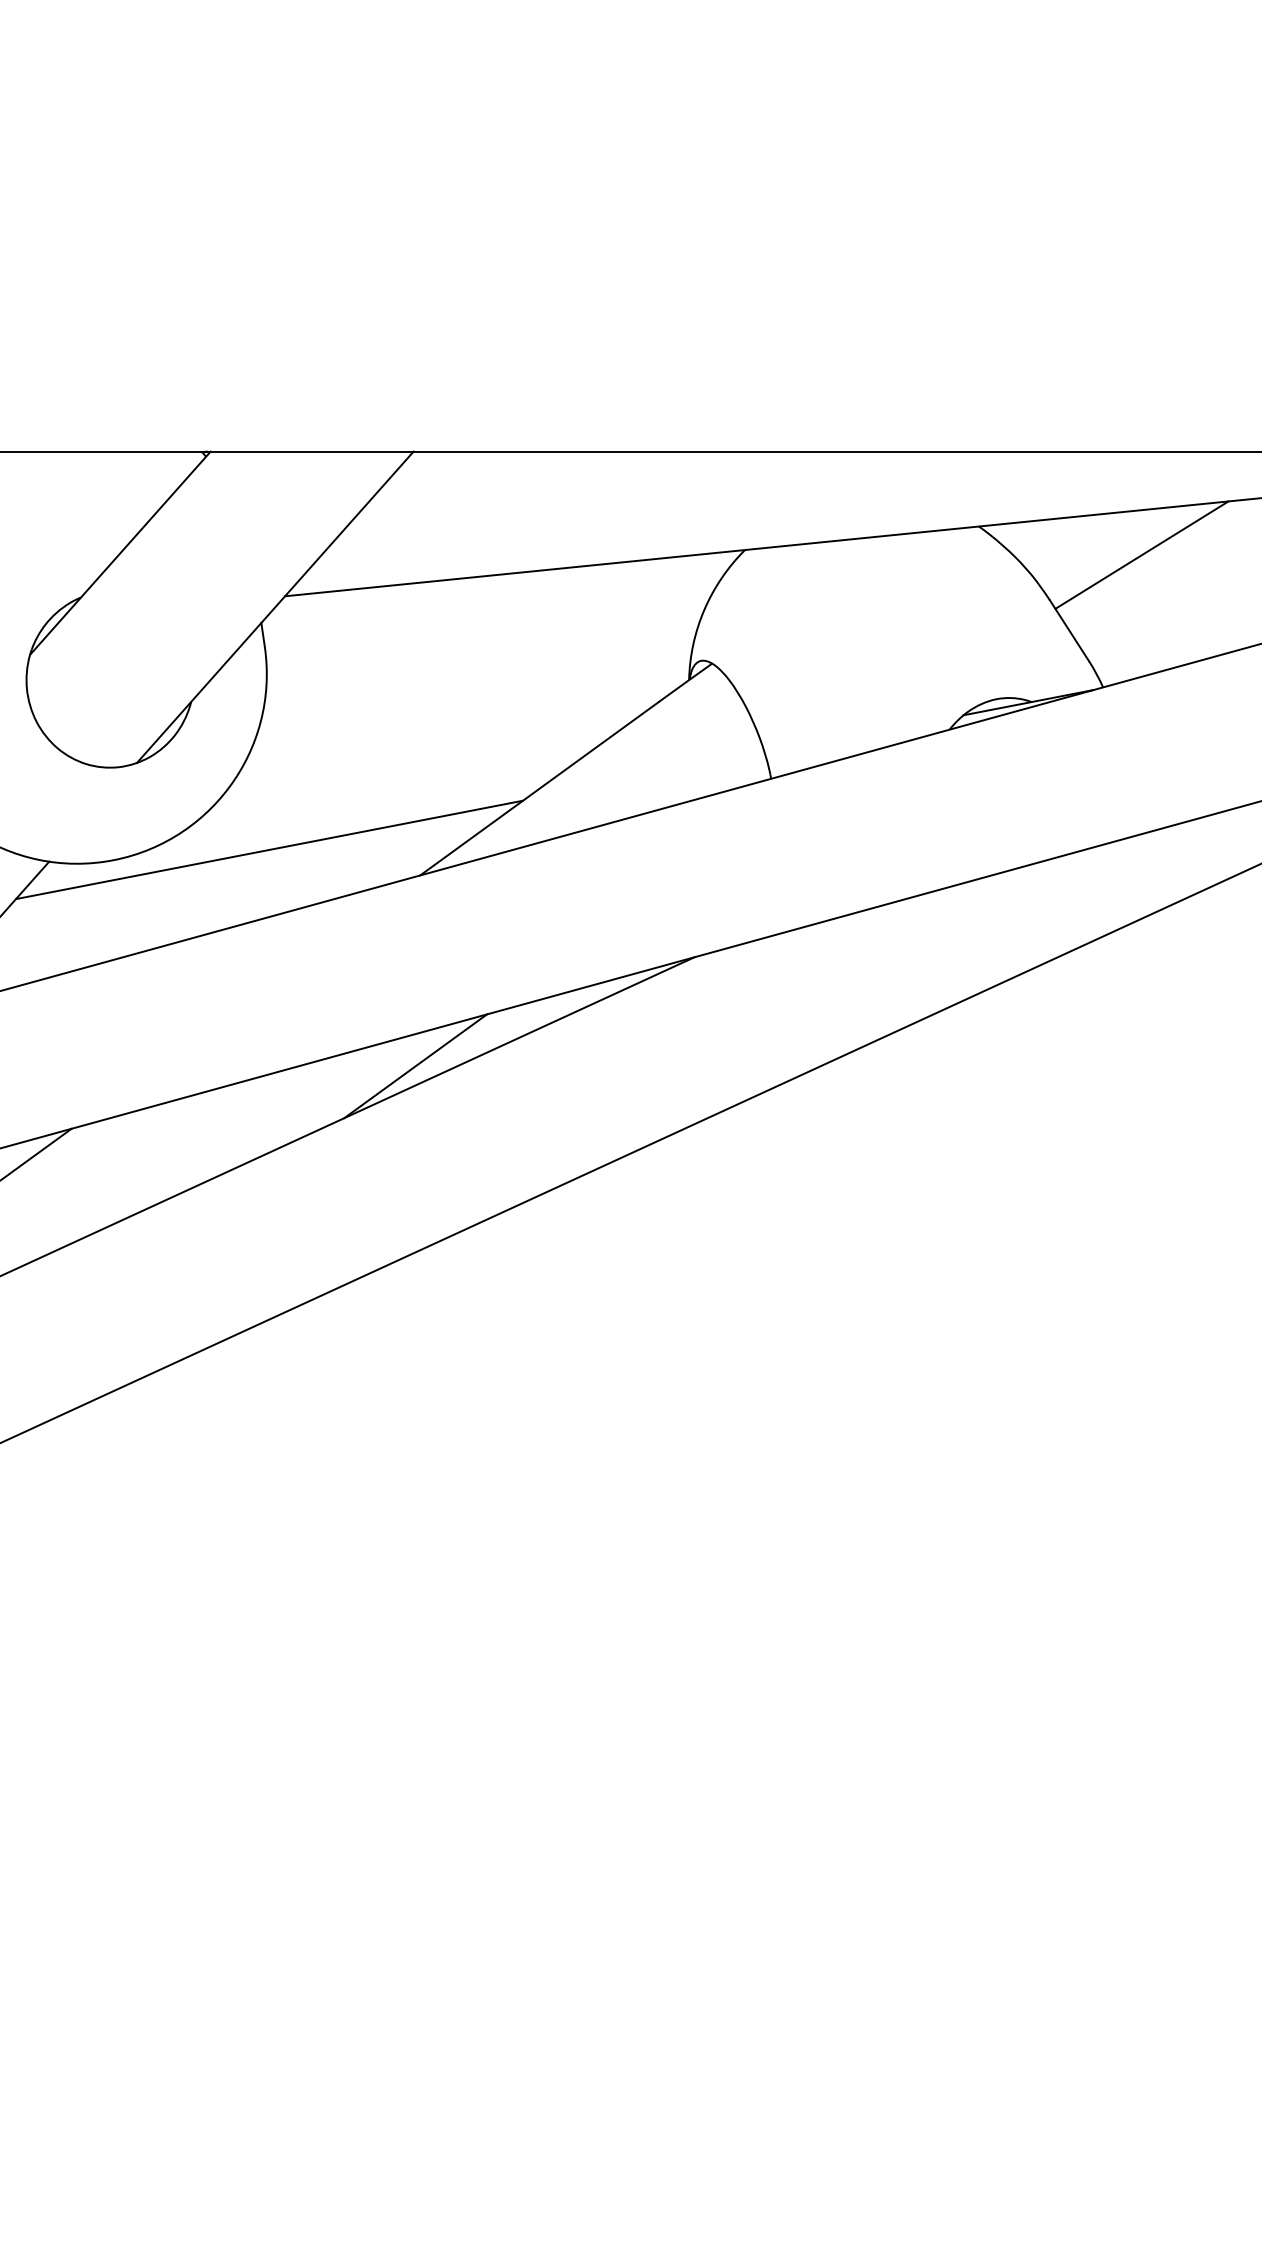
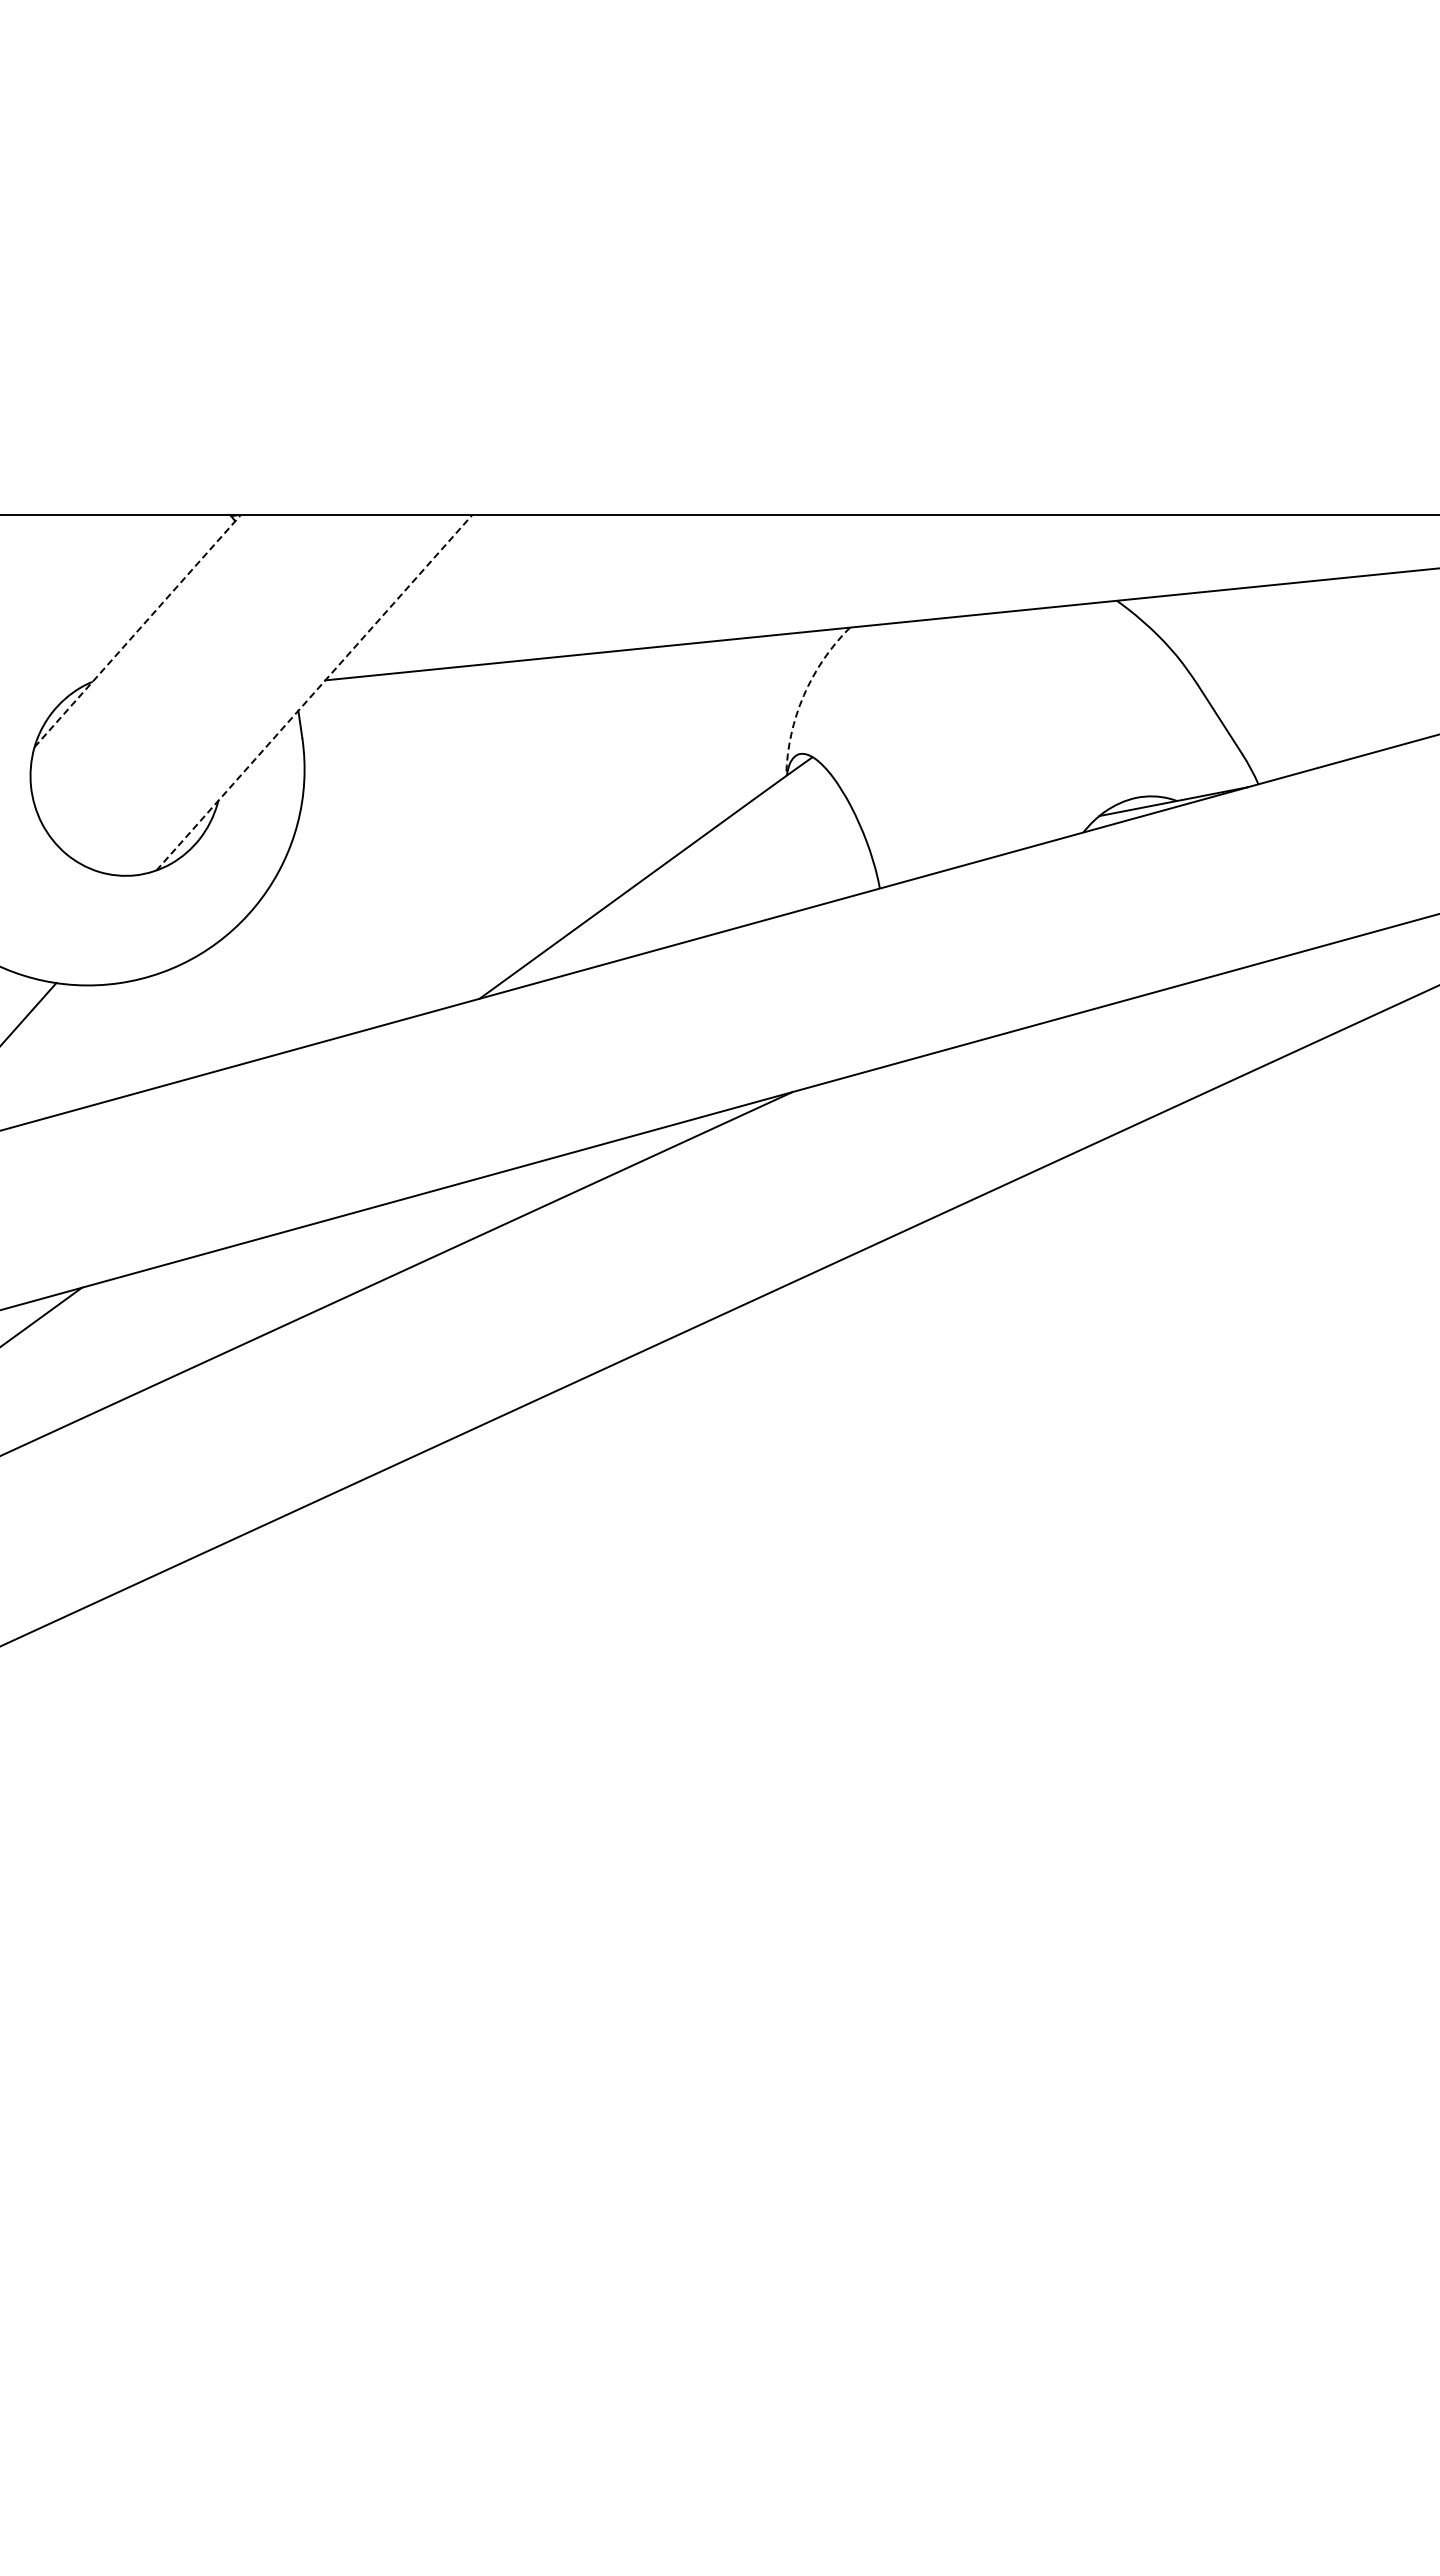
line: (120, 552) -> (137, 630), solid -> dashed
line: (1141, 555) -> (1302, 633), removed
line: (275, 606) -> (314, 692), solid -> dashed
arc: (704, 609) -> (803, 695), solid -> dashed
line: (269, 849) -> (307, 969), removed
line: (414, 1066) -> (473, 1216), removed

